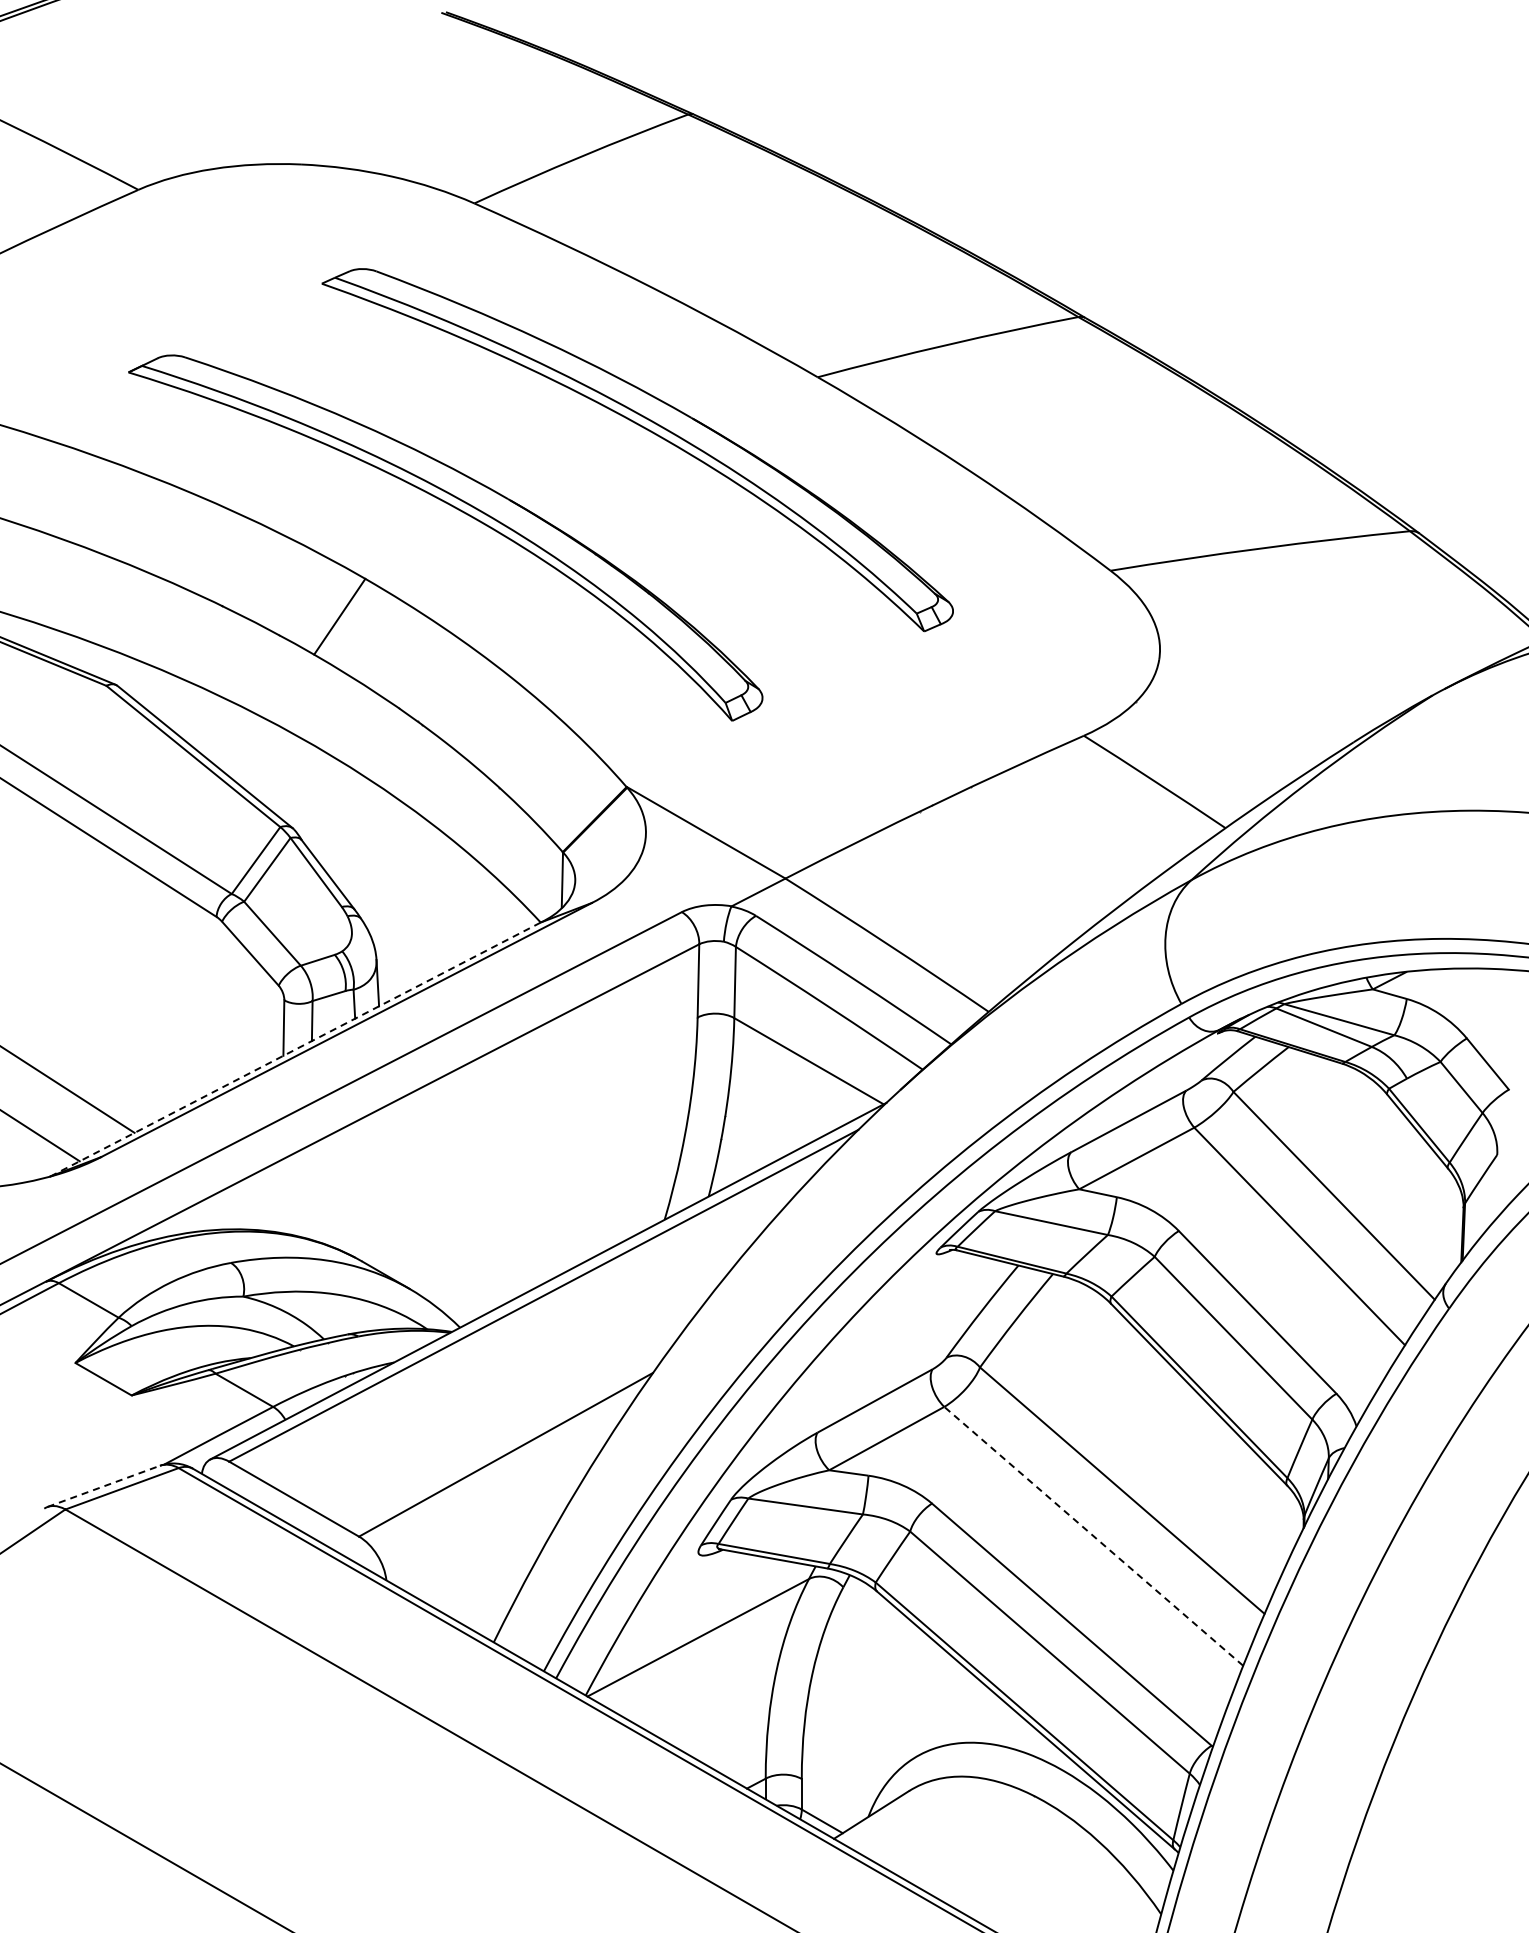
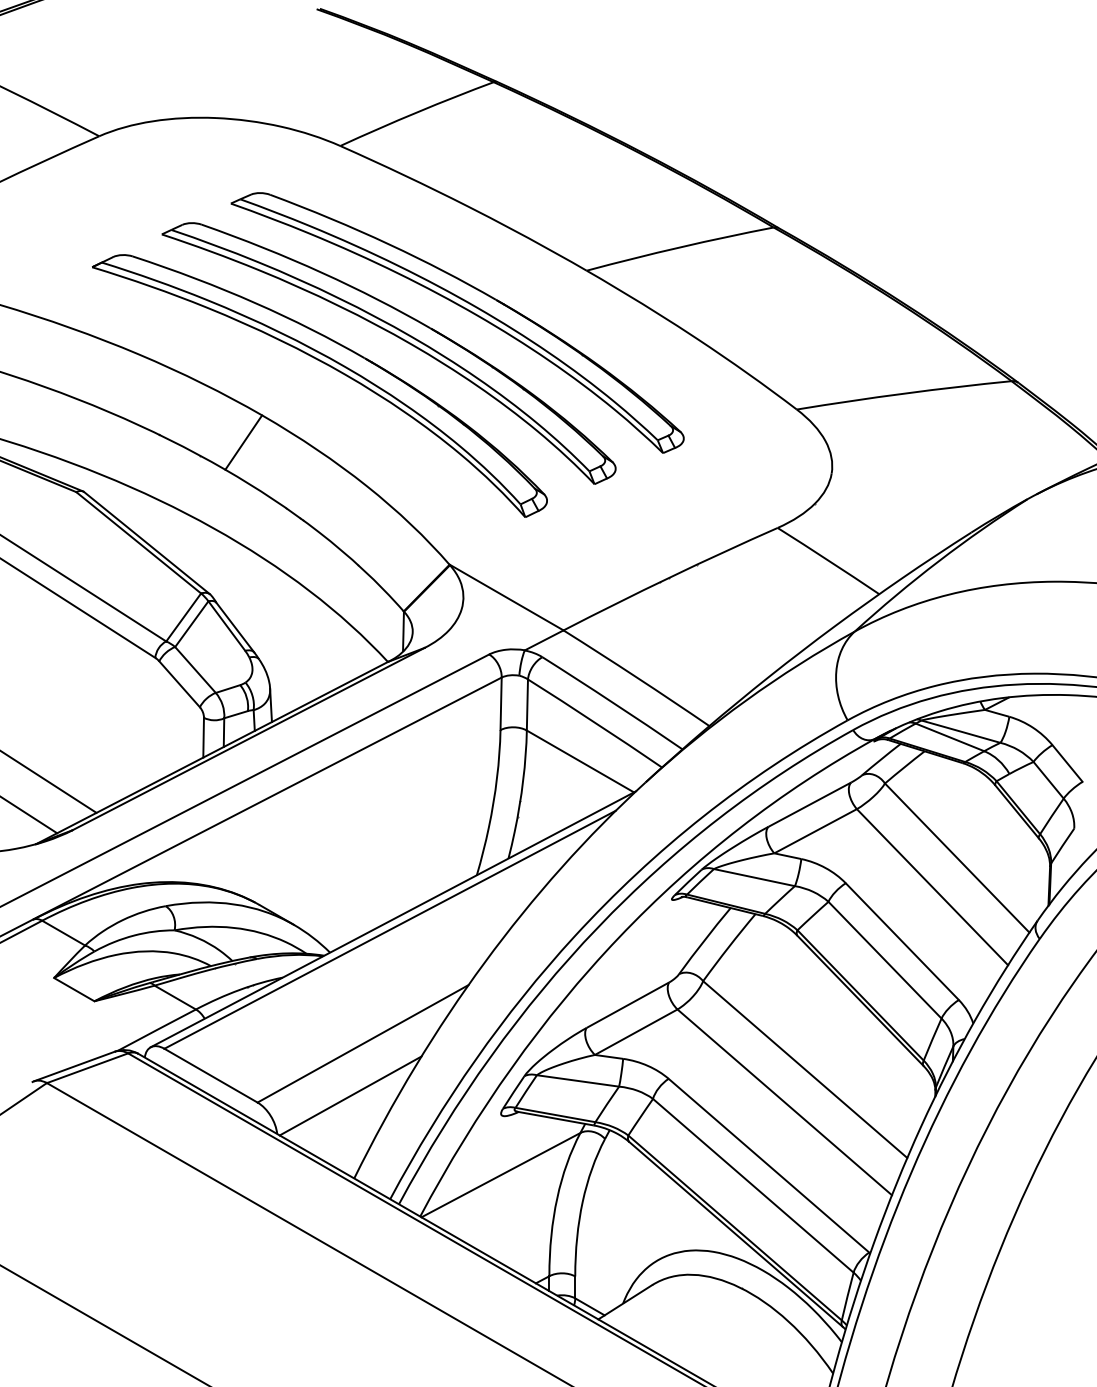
part: (552, 469) -> (396, 336), added
line: (296, 1049) -> (212, 753), dashed -> solid
line: (103, 1486) -> (74, 1066), dashed -> solid
line: (488, 1527) -> (350, 1096), added
line: (1093, 1536) -> (784, 1102), dashed -> solid

